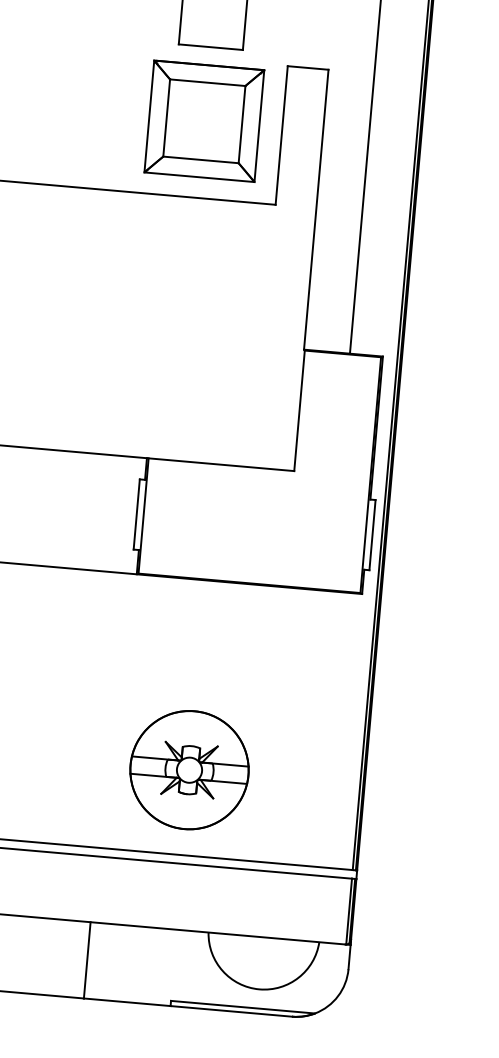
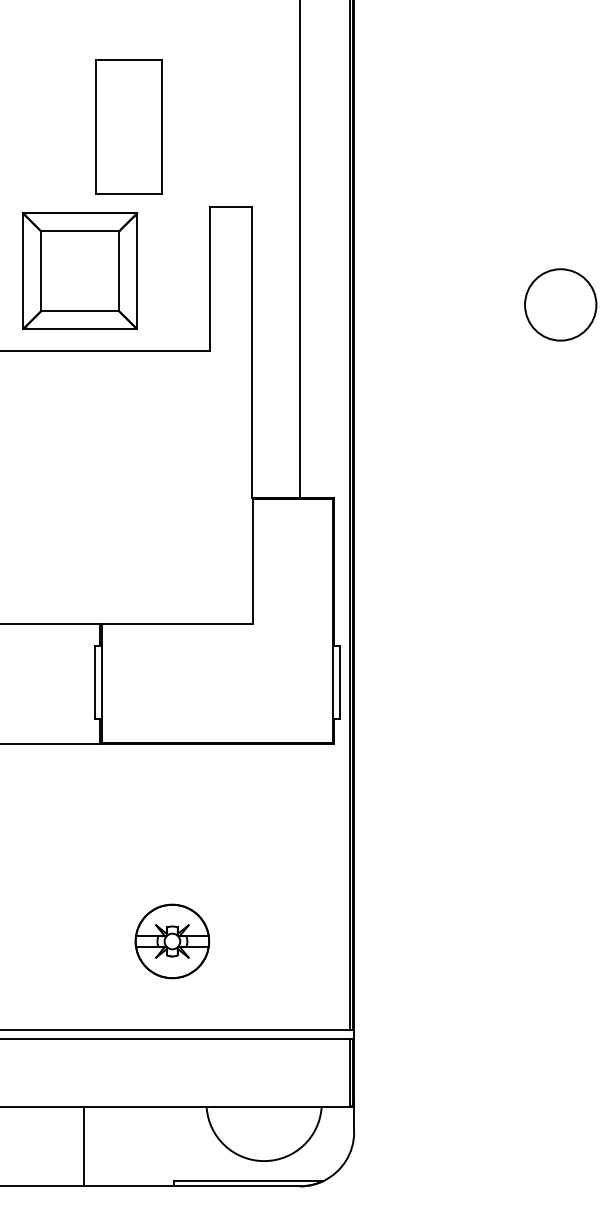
part: (204, 120) -> (80, 270), moved
part: (189, 770) -> (172, 941), size x0.6

